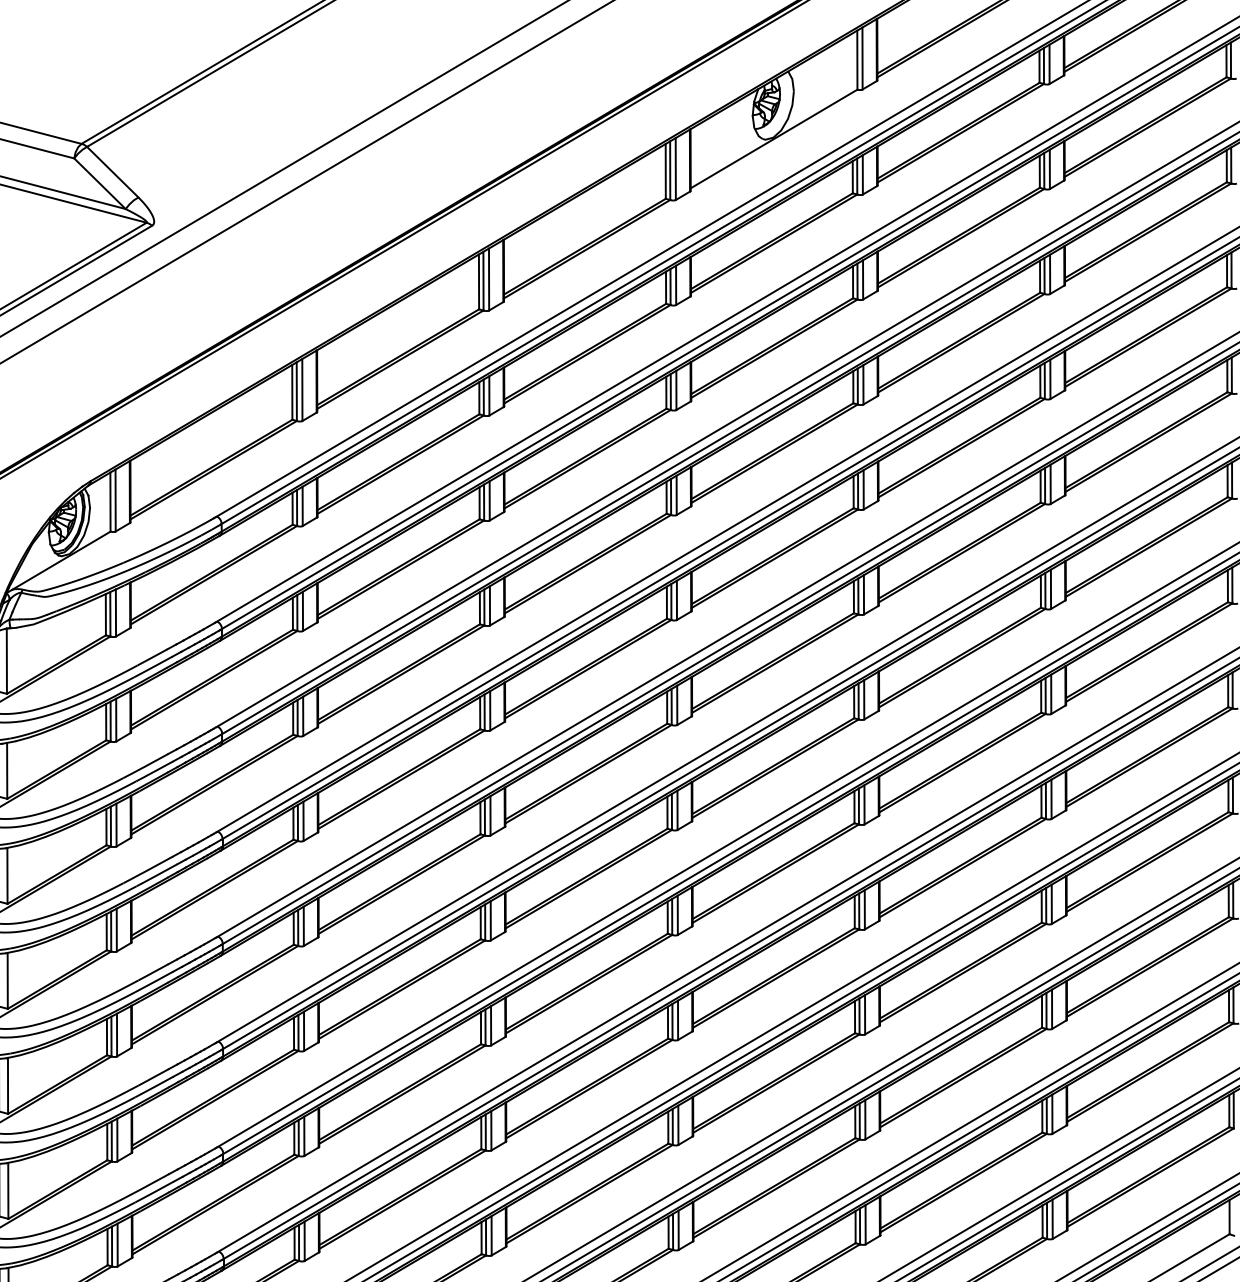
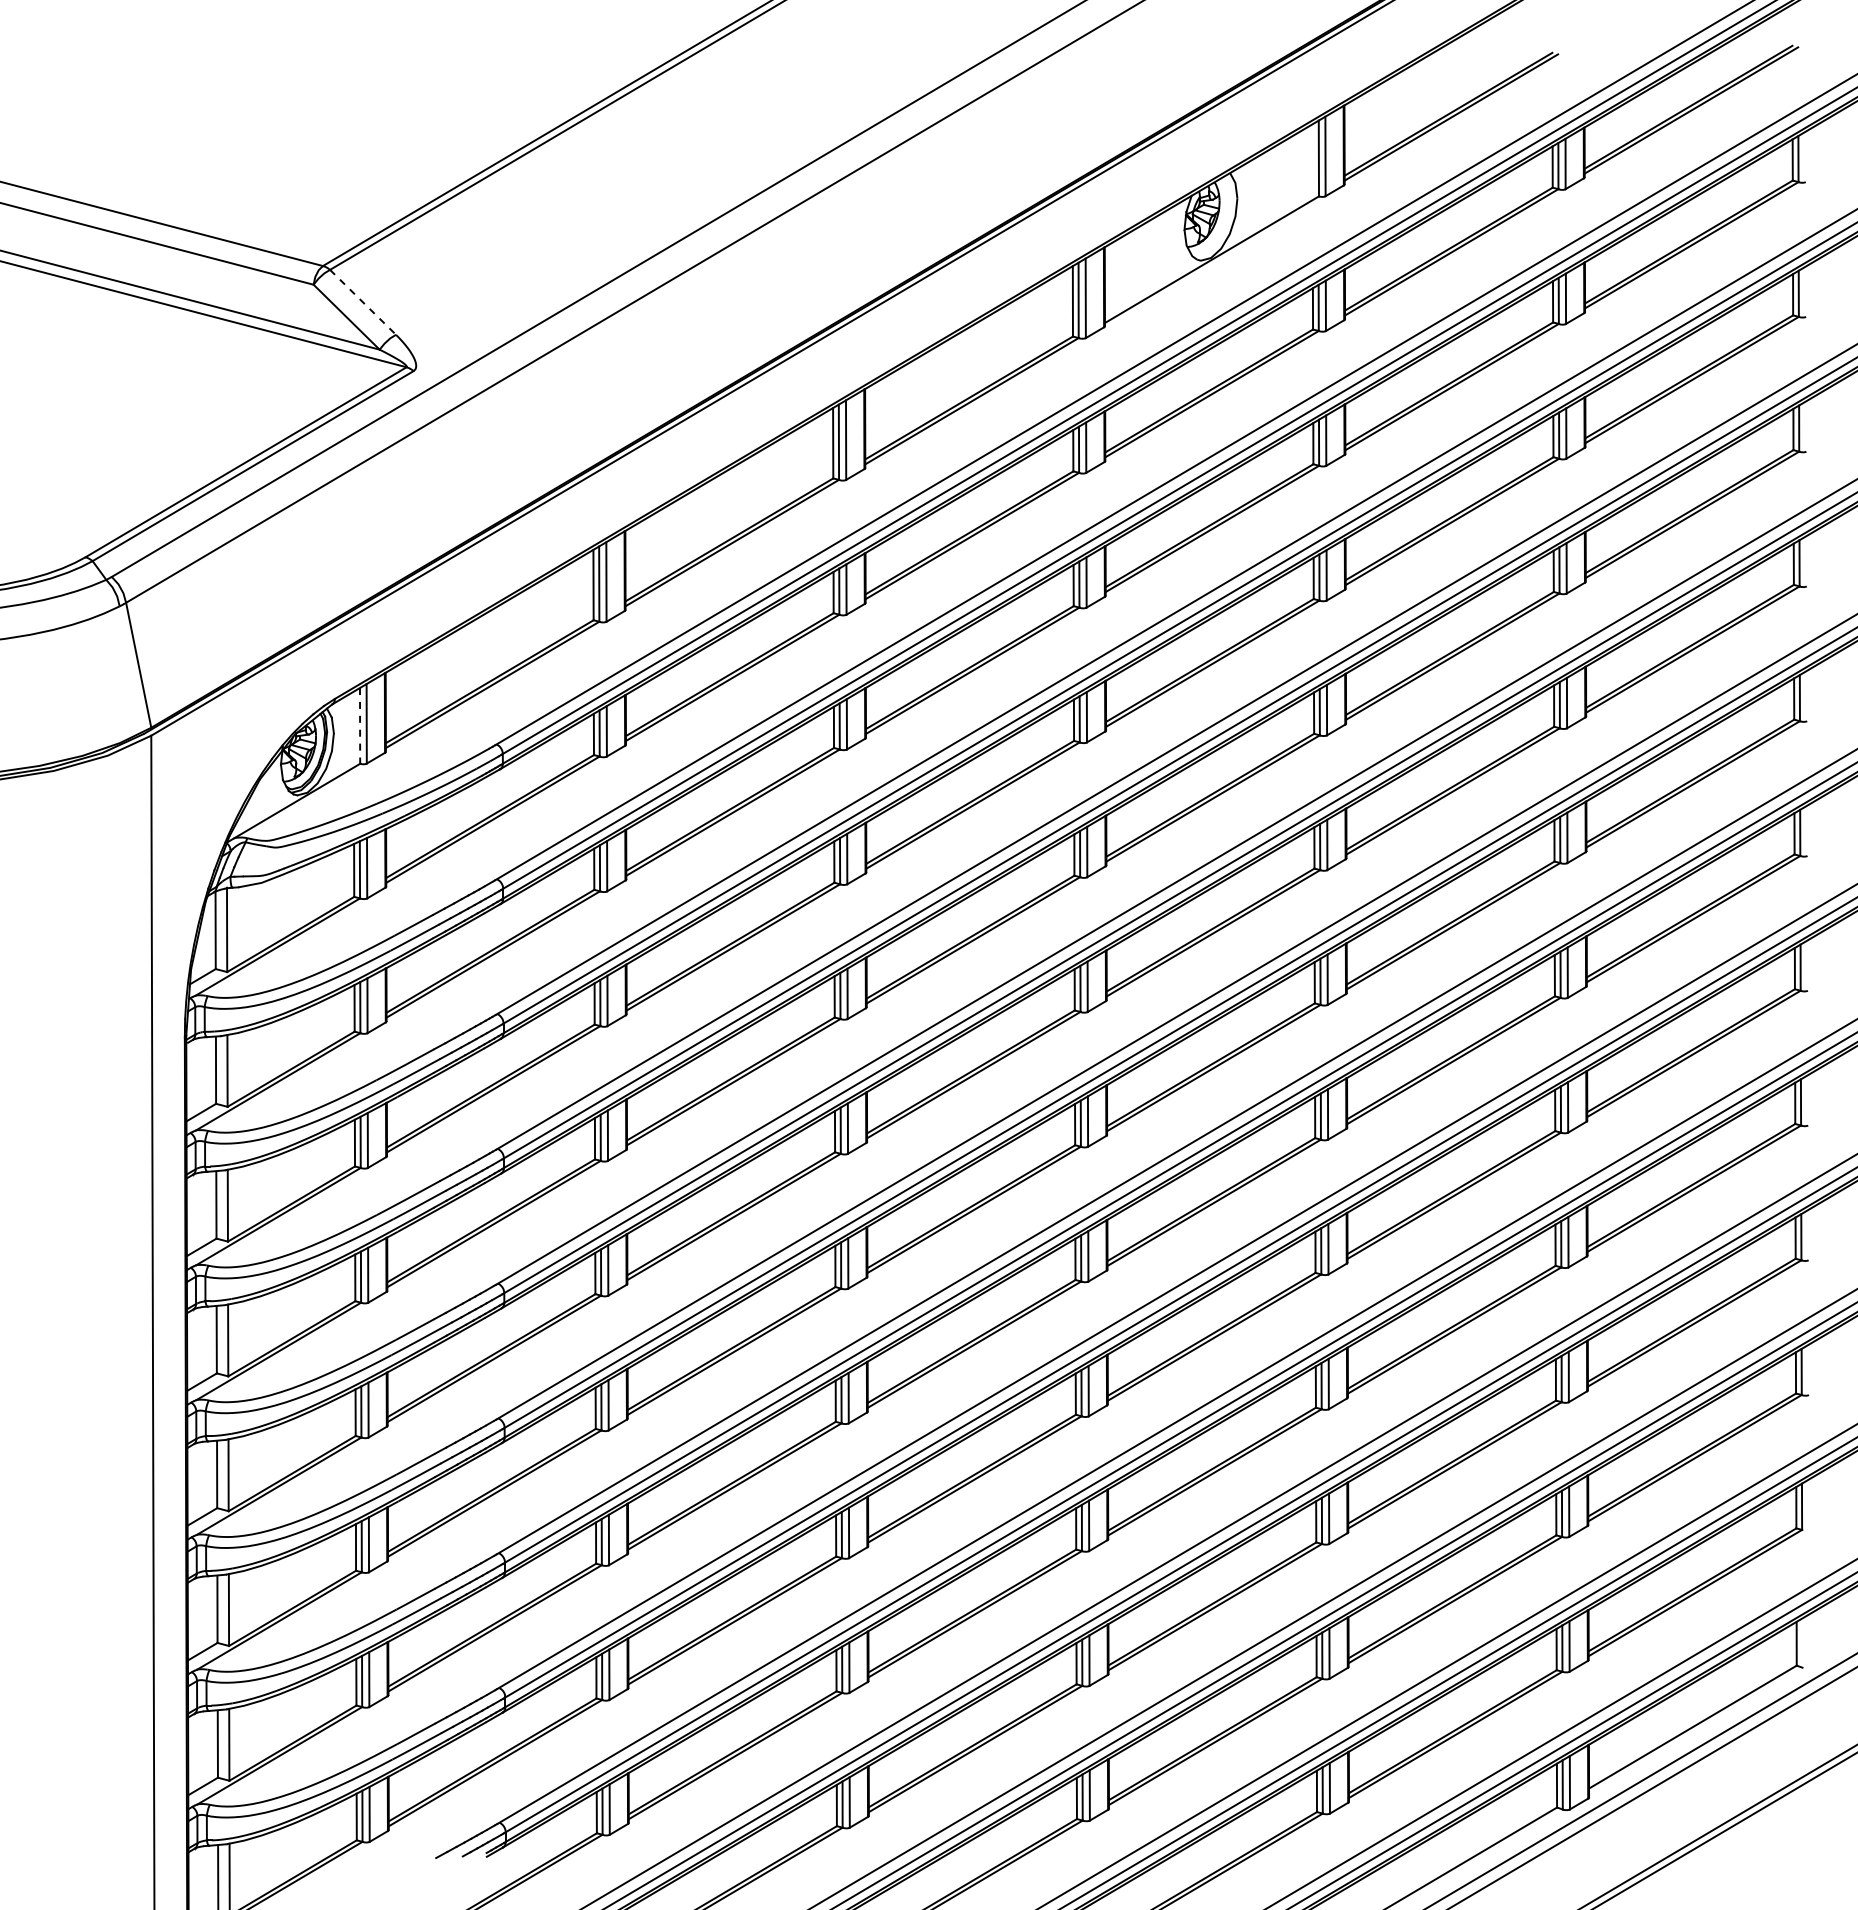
line: (113, 172) -> (363, 302), solid -> dashed
line: (110, 501) -> (360, 725), solid -> dashed

